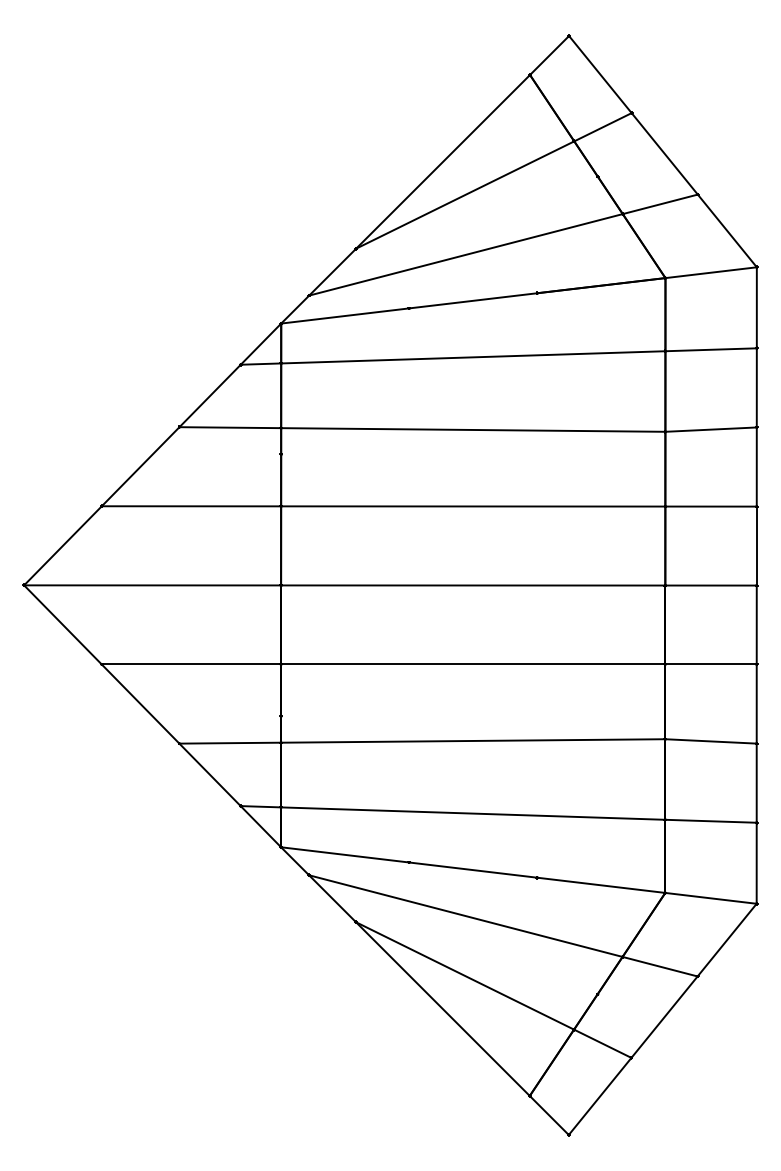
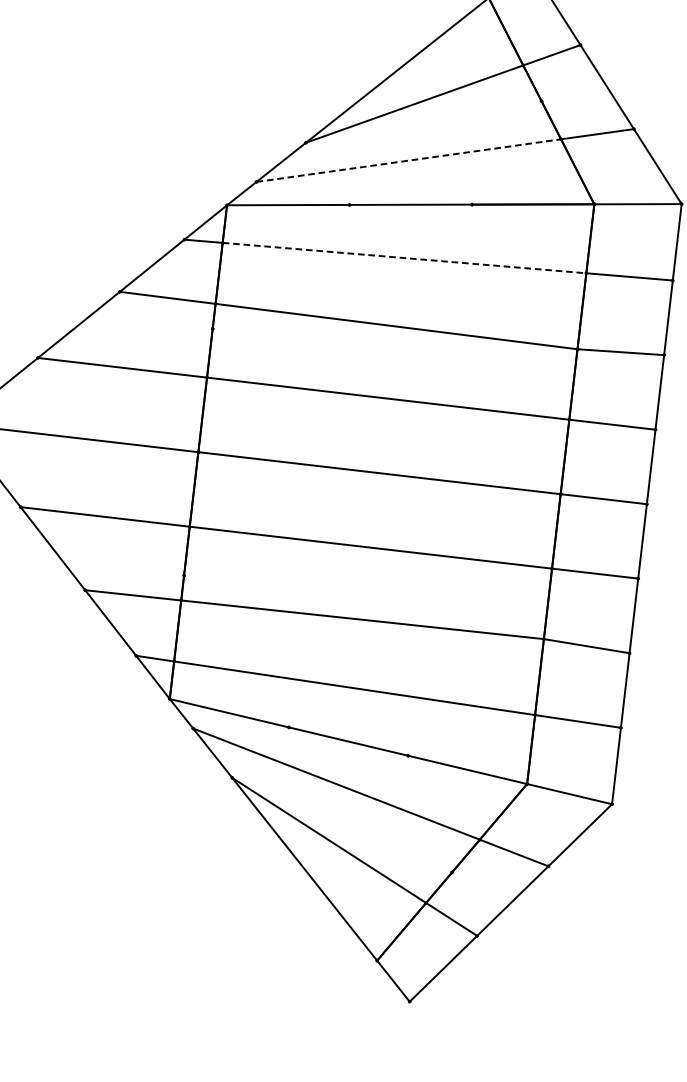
line: (466, 254) -> (409, 160), solid -> dashed
line: (473, 357) -> (404, 258), solid -> dashed

